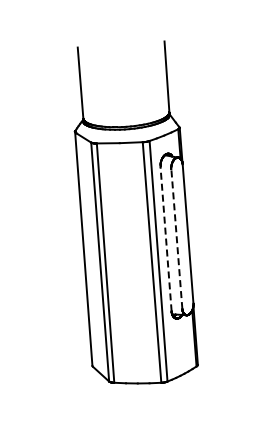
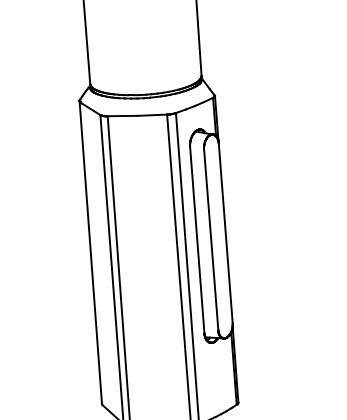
line: (166, 238) -> (197, 239), dashed -> solid
line: (176, 238) -> (210, 239), dashed -> solid

